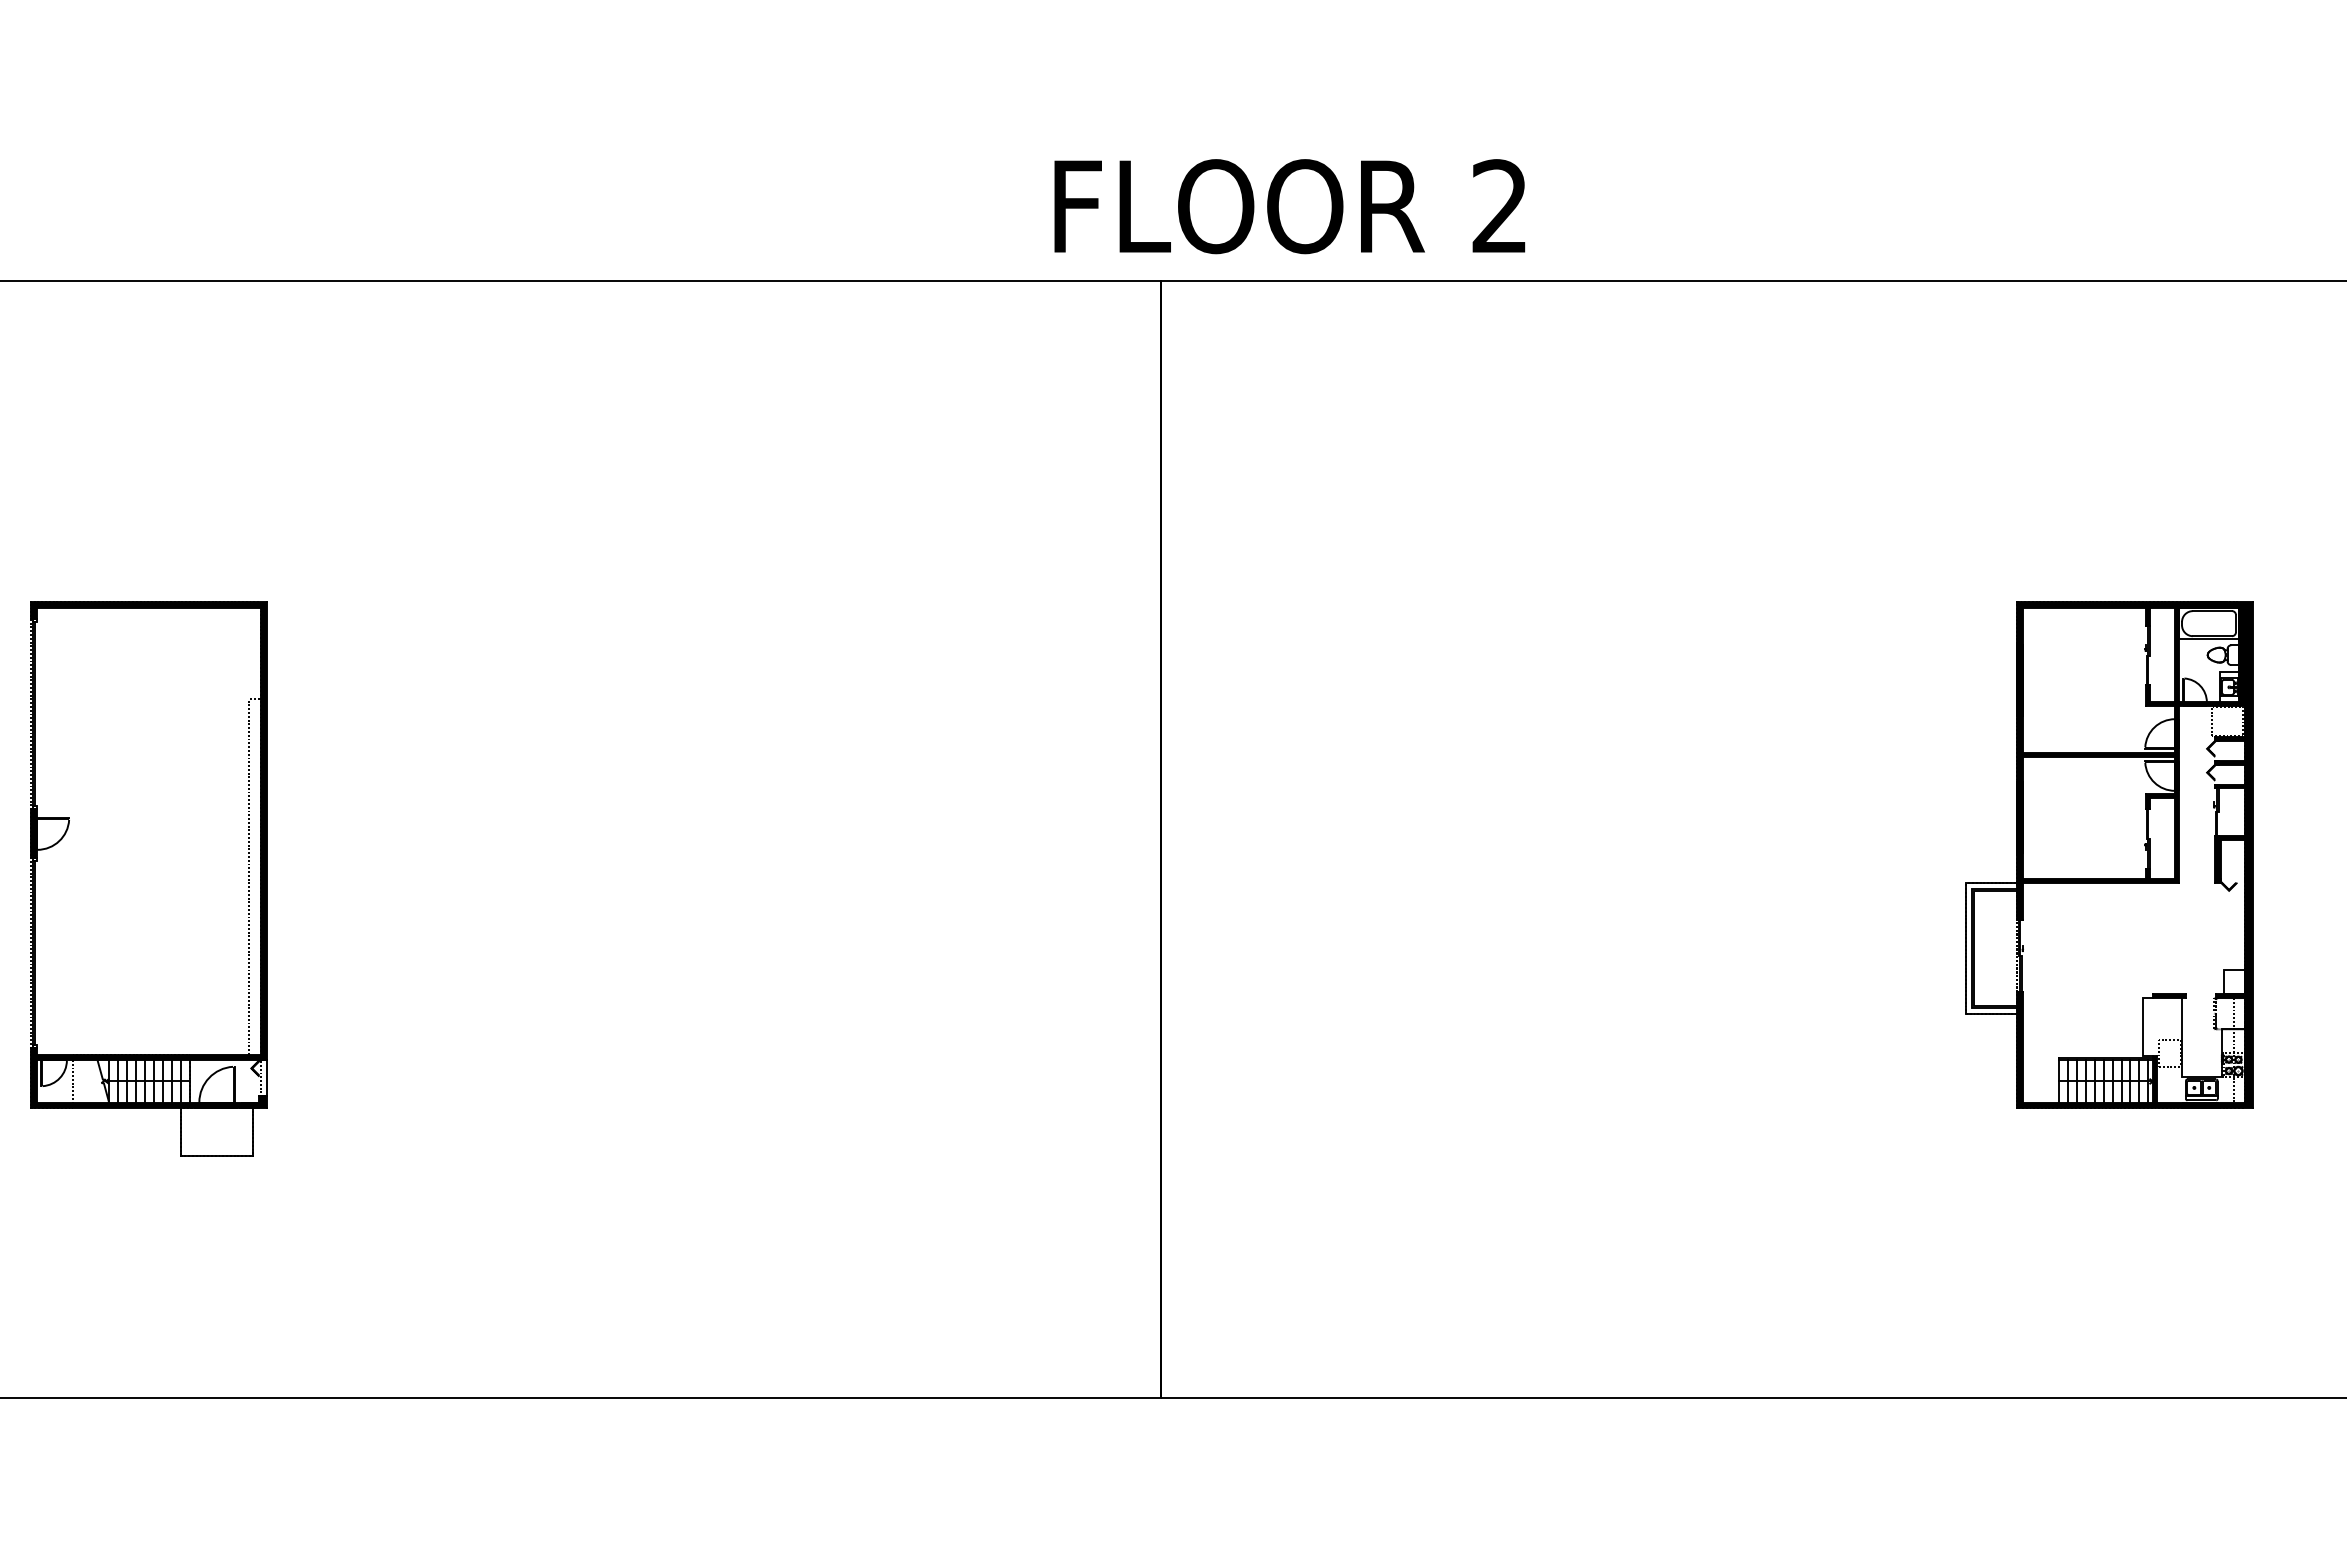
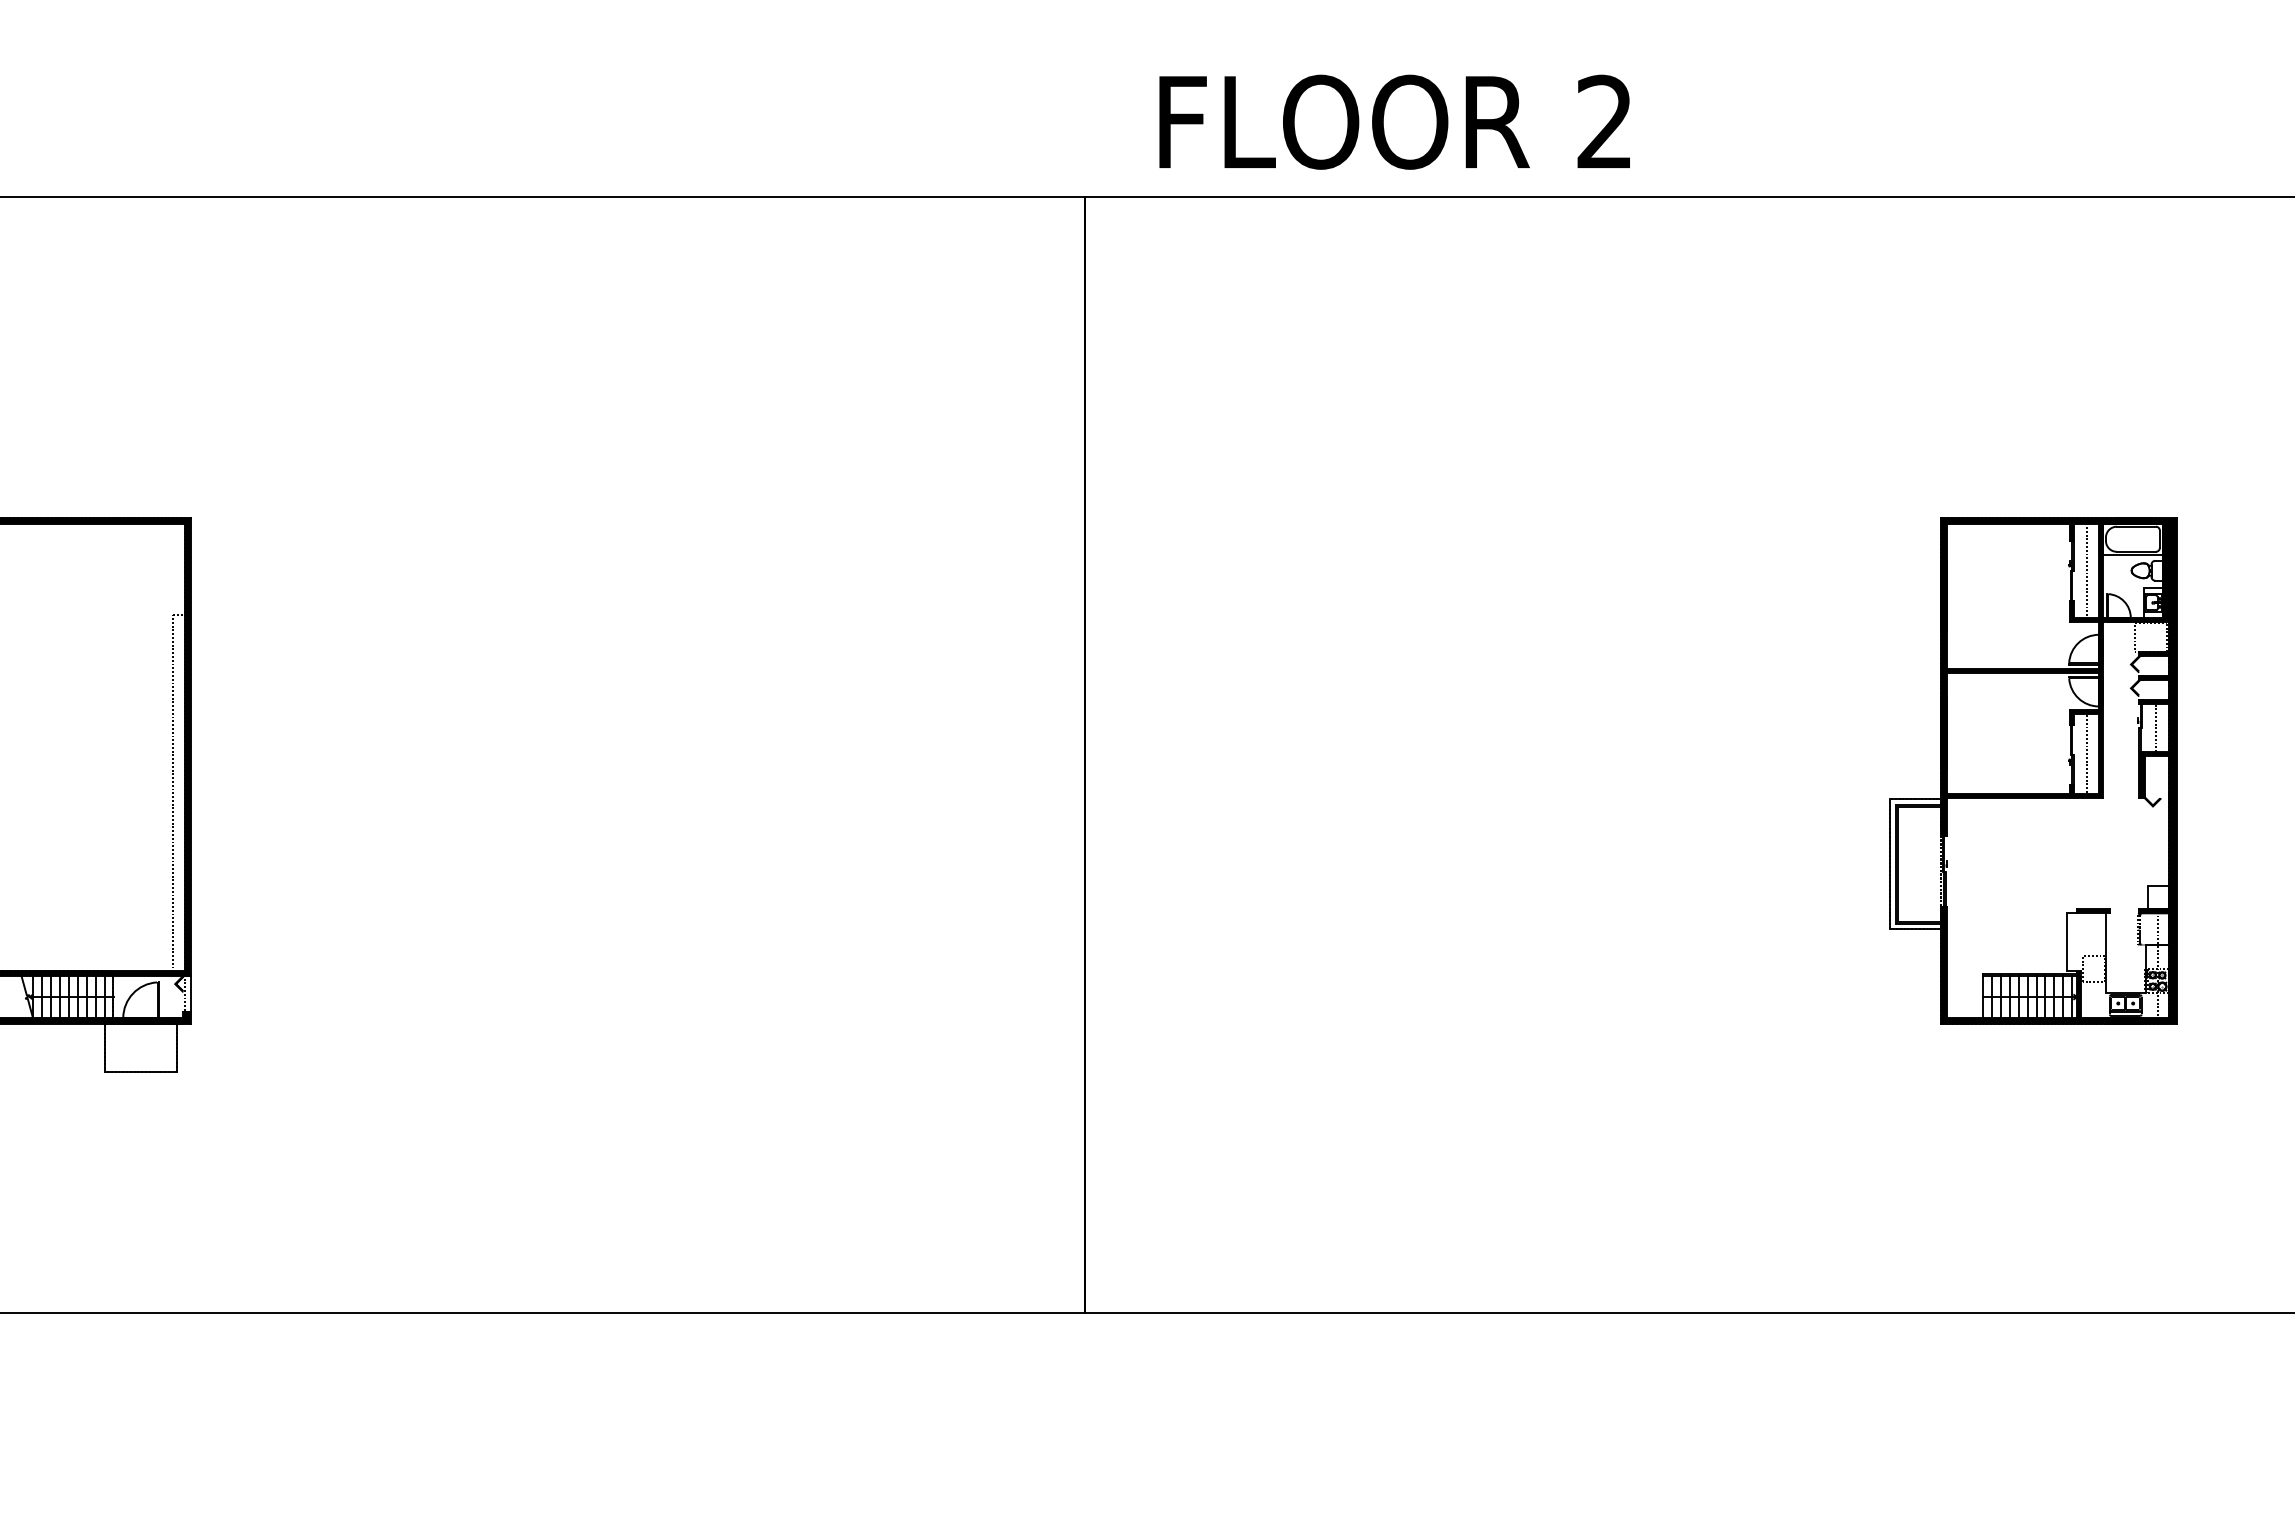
text: (1289, 206) -> (1394, 122), moved
line: (2162, 655) -> (2086, 571), added
line: (2232, 812) -> (2156, 728), added
line: (2162, 838) -> (2086, 754), added

